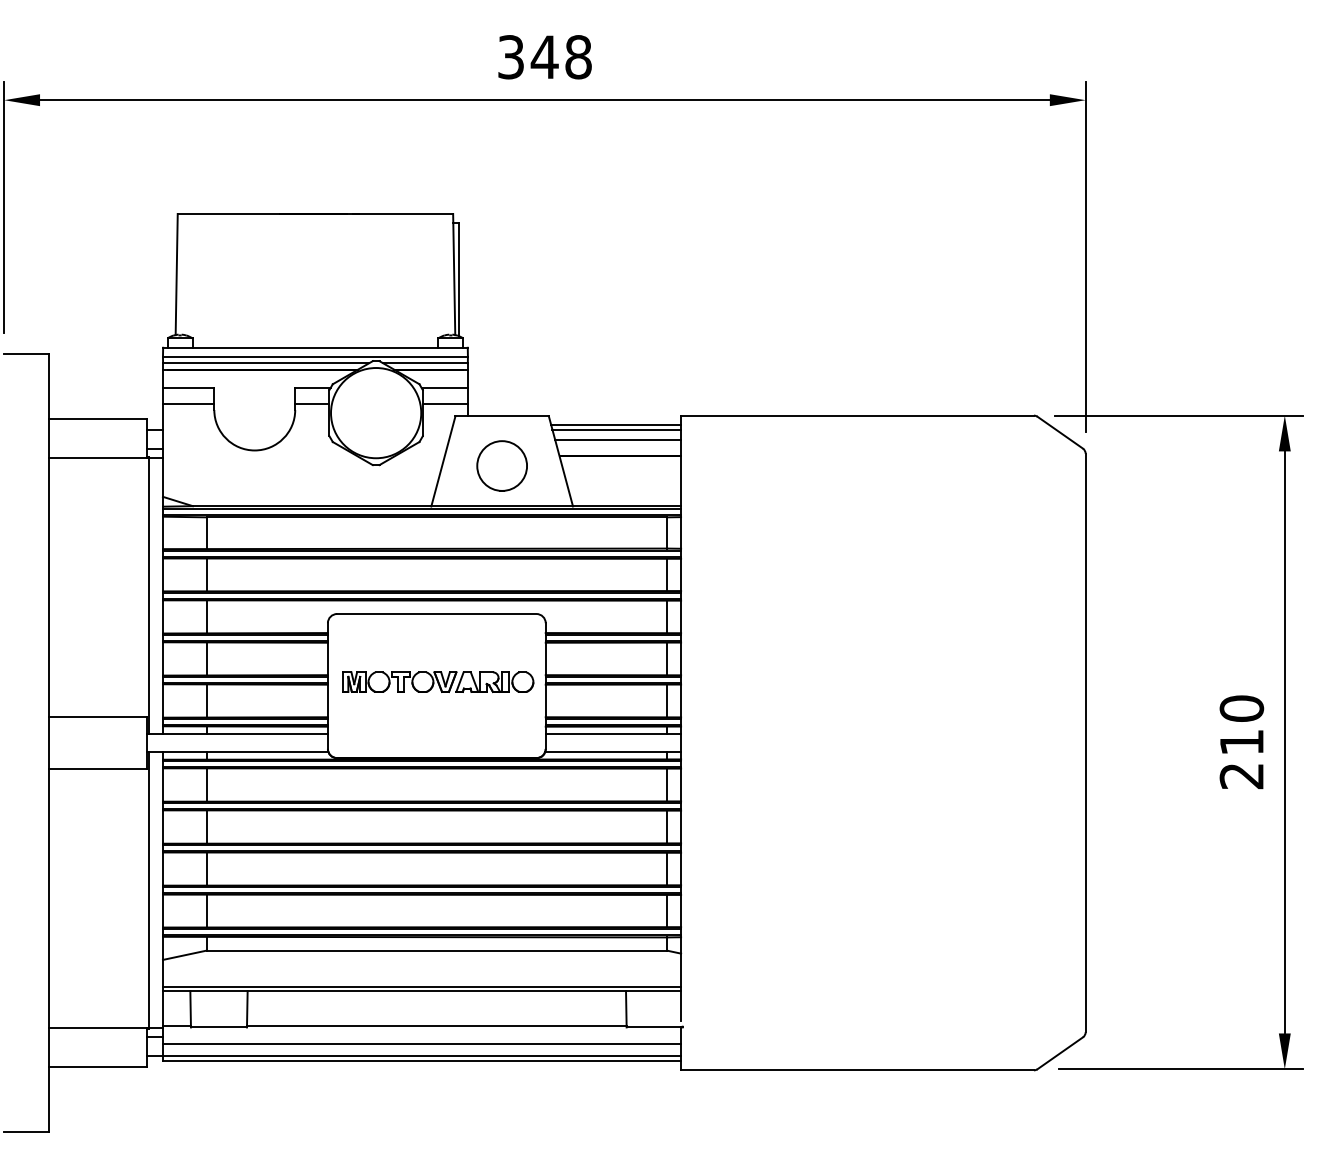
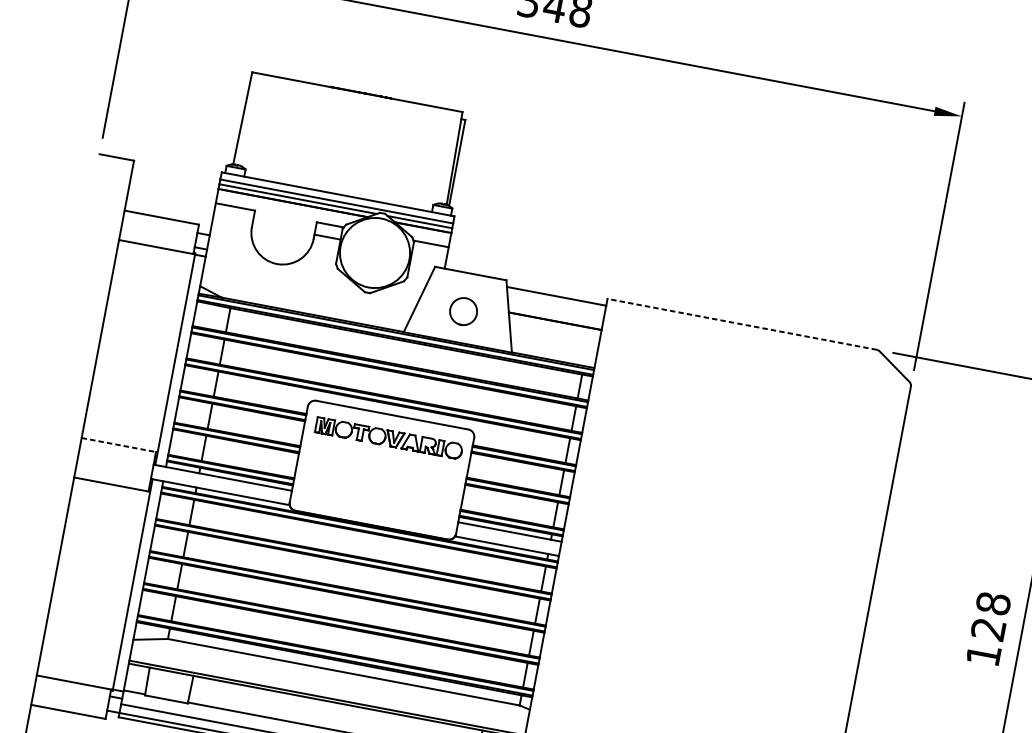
line: (188, 404) -> (232, 219), removed
line: (444, 404) -> (428, 256), removed
line: (857, 415) -> (742, 324), solid -> dashed
line: (616, 429) -> (556, 300), removed
line: (618, 439) -> (556, 308), removed
circle: (501, 465) -> (463, 311), size x0.7
part: (438, 681) -> (389, 437), moved
line: (98, 717) -> (119, 445), solid -> dashed
text: (1241, 742) -> (988, 629), 210 -> 128

